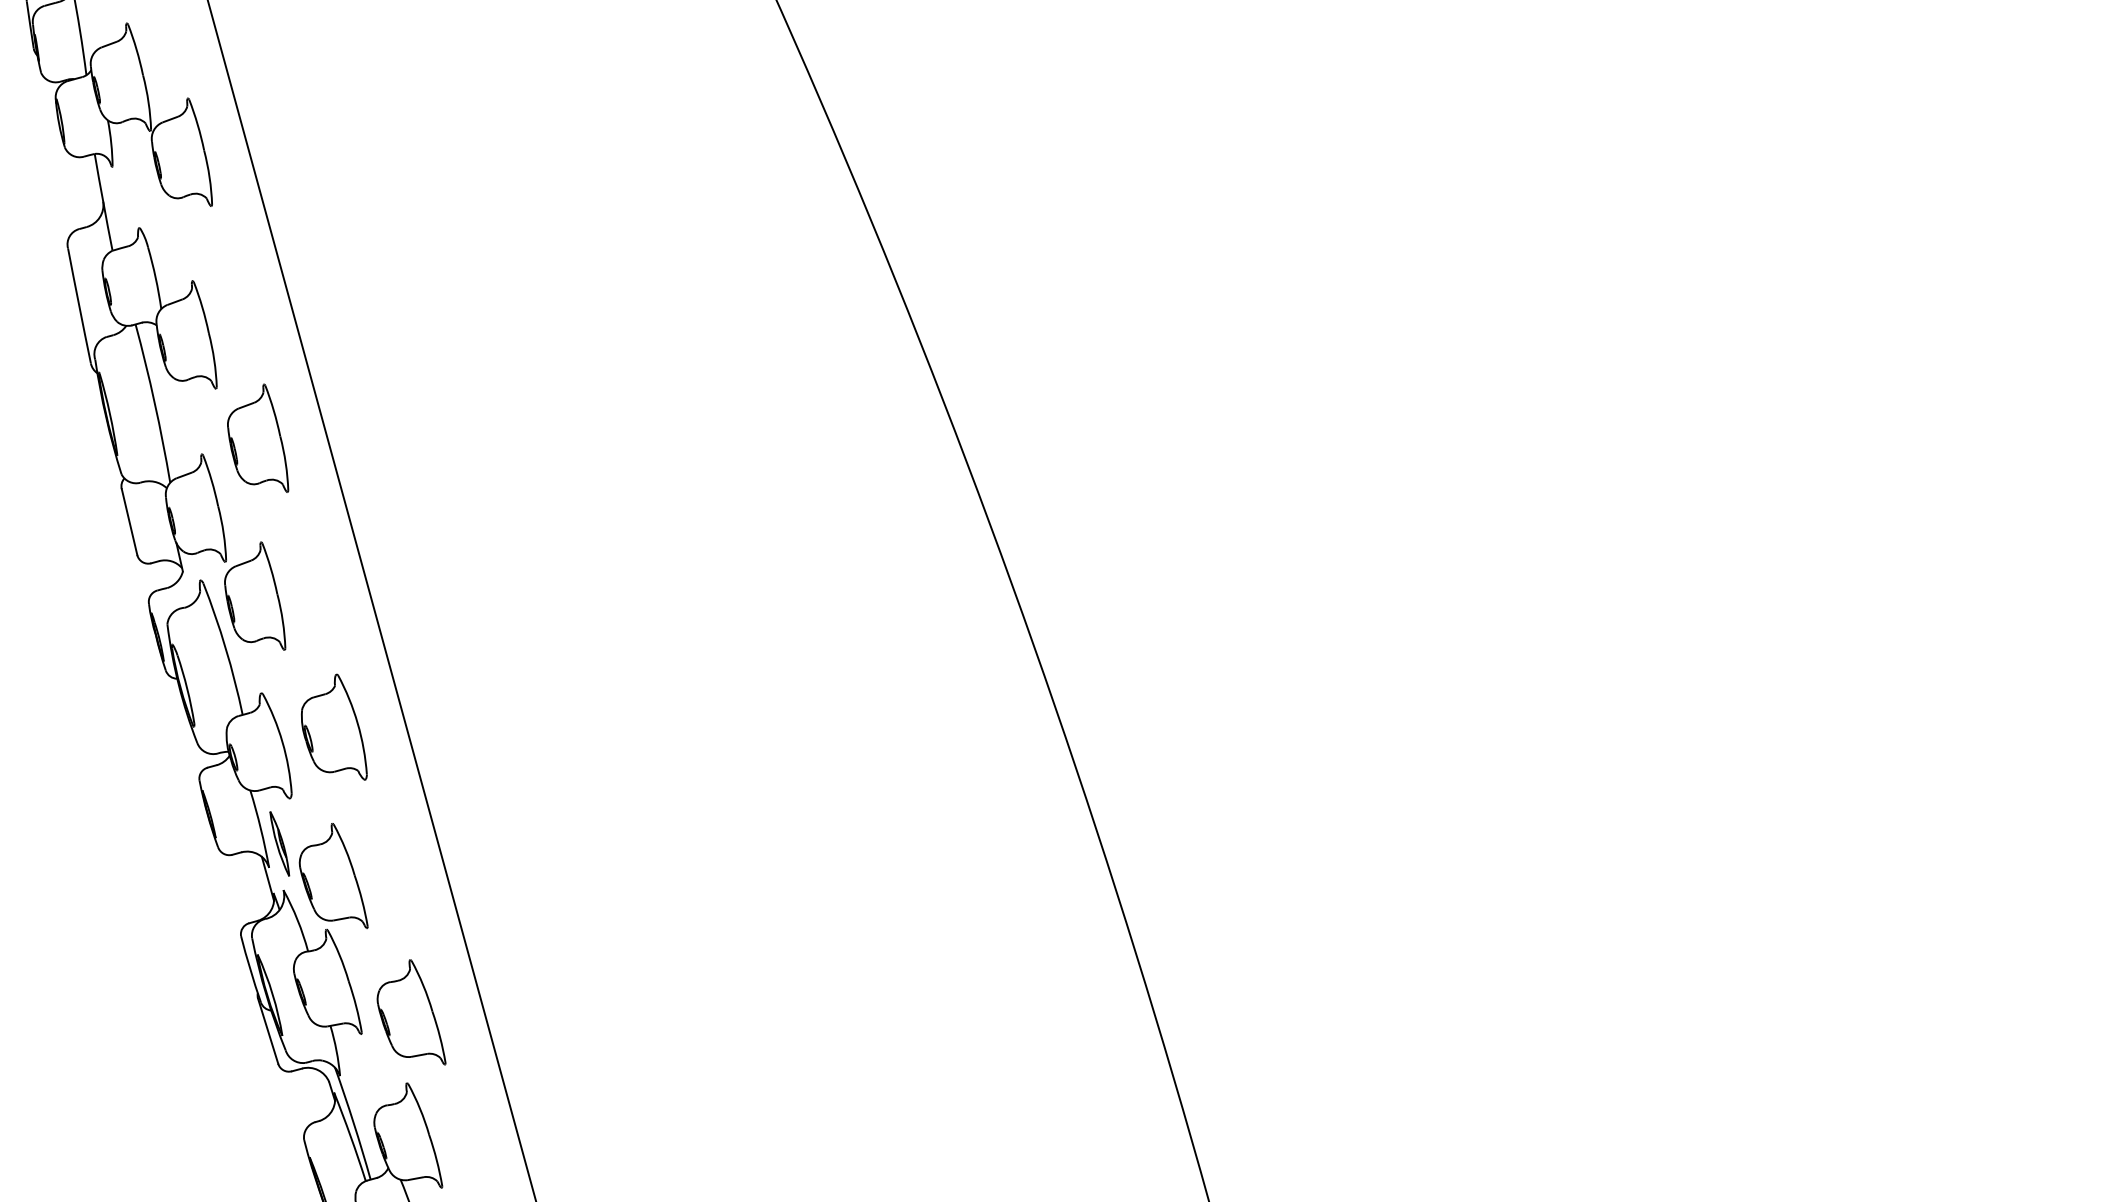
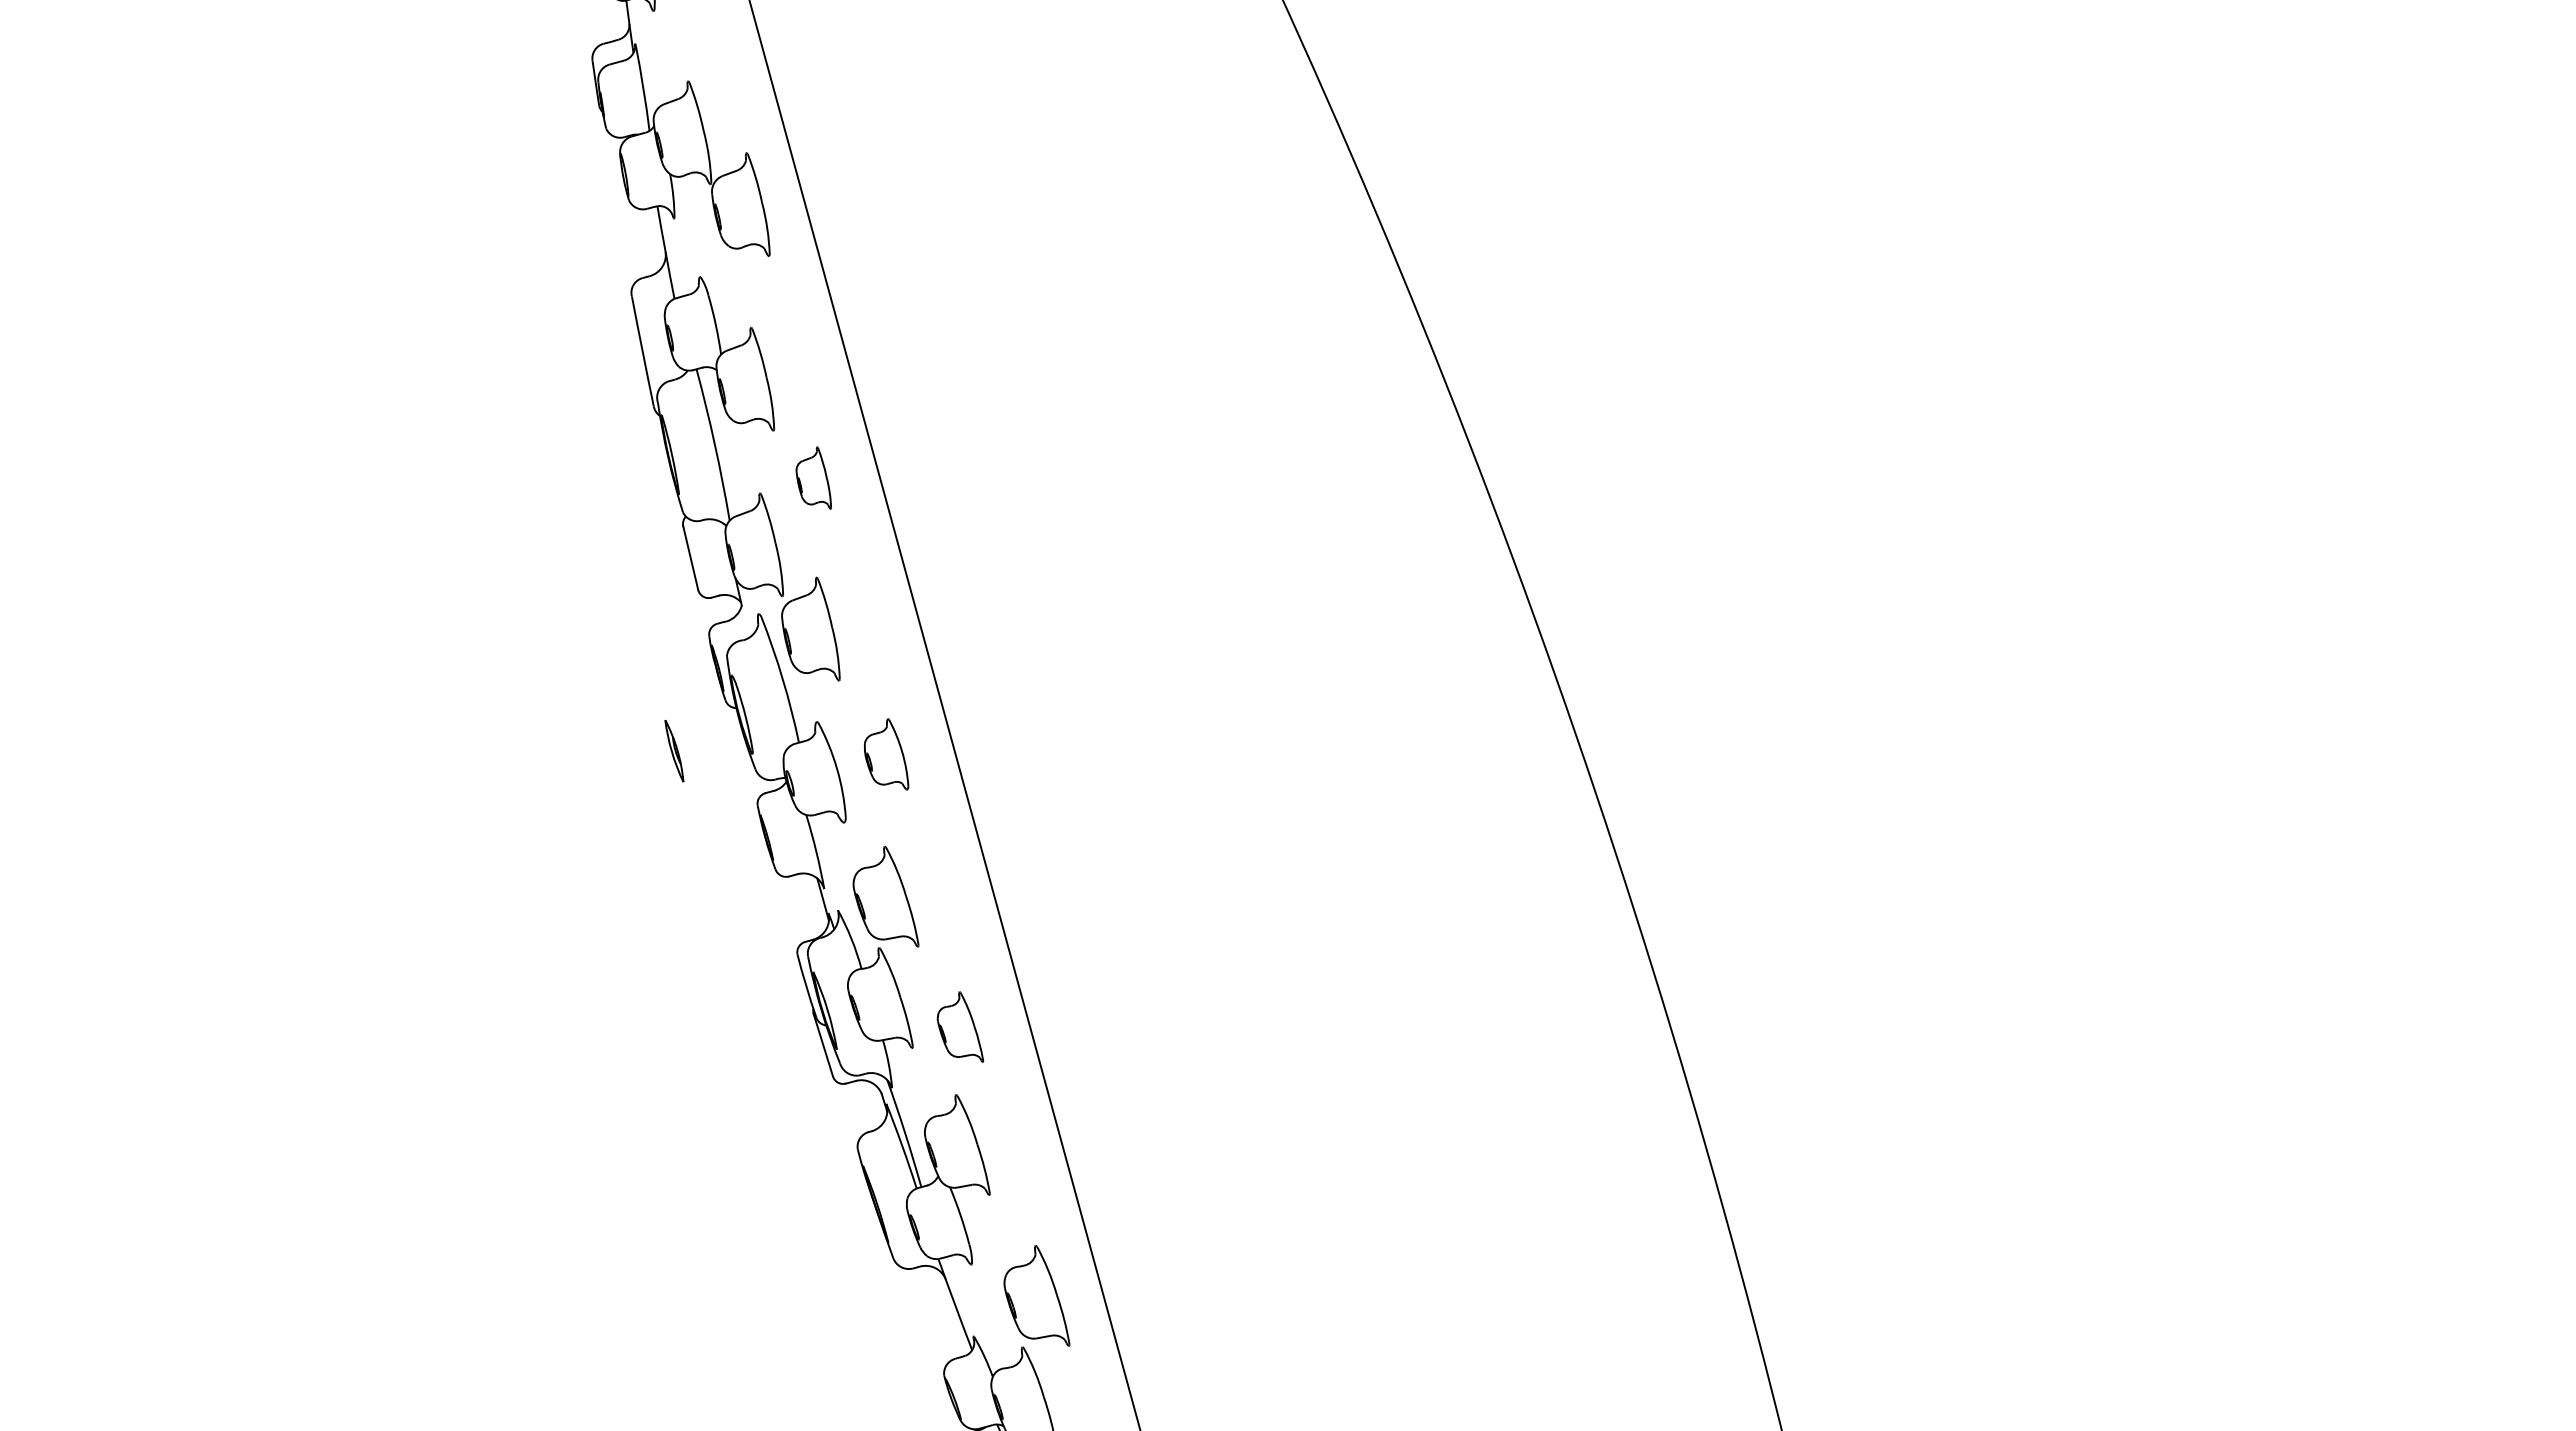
part: (257, 437) -> (813, 477), size x0.6
part: (334, 727) -> (886, 754), size x0.7
part: (279, 844) -> (674, 751), moved
part: (411, 1011) -> (960, 1026), size x0.7

